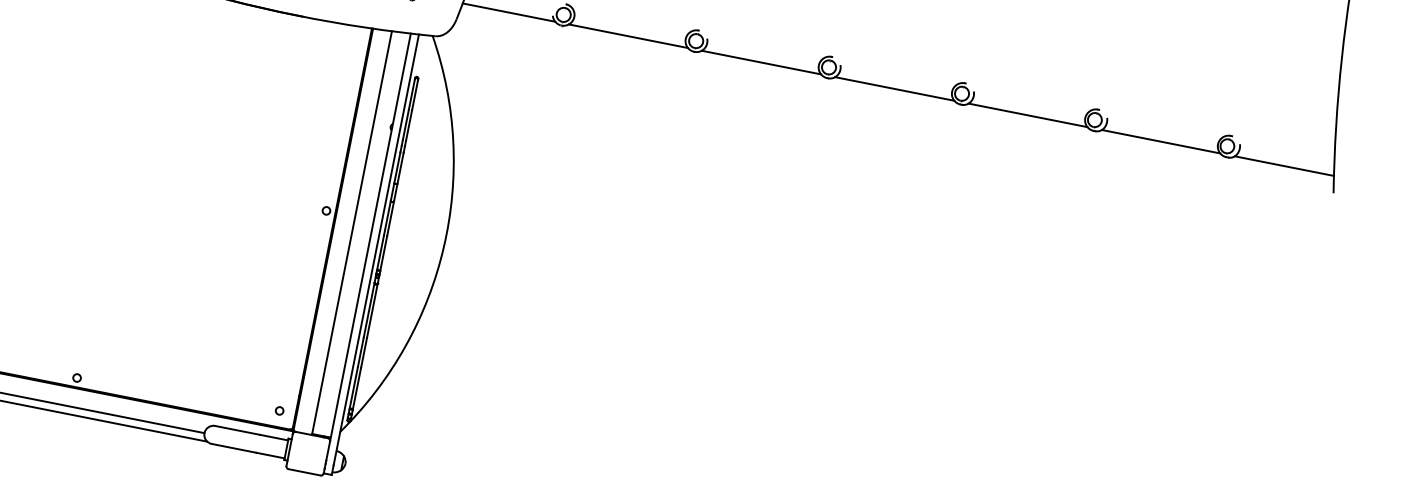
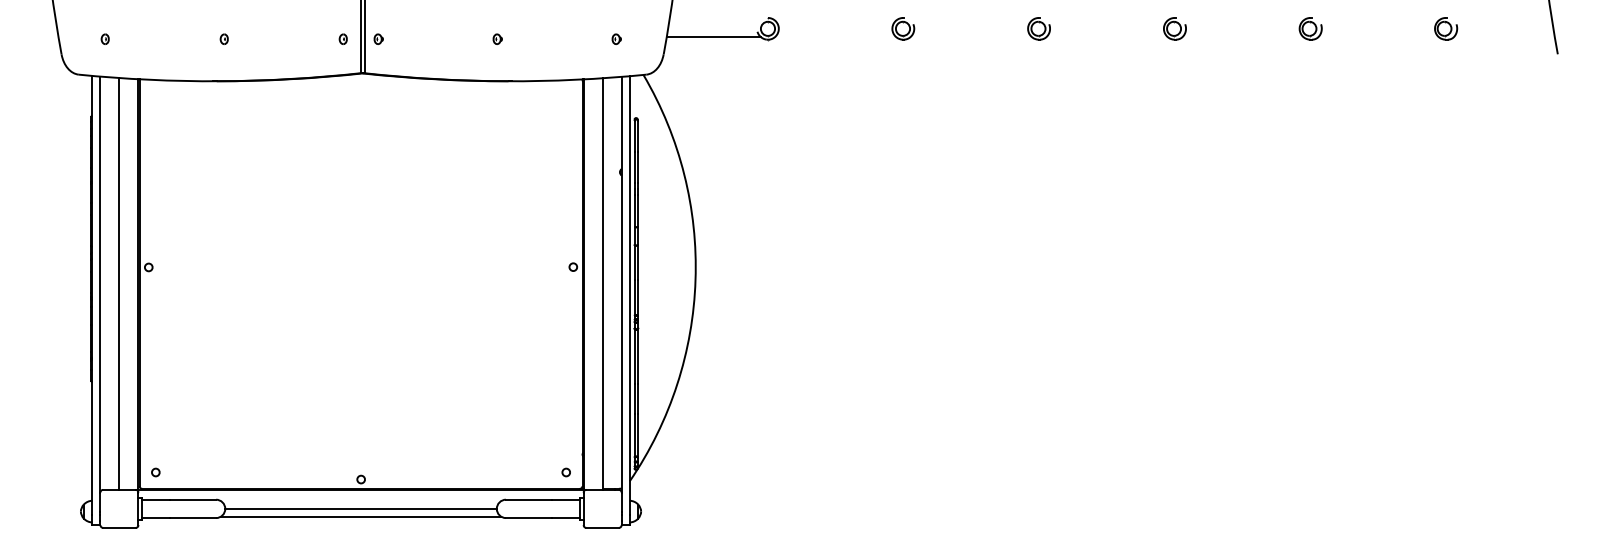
line: (628, 36) -> (835, 37), removed
line: (761, 62) -> (971, 37), removed
line: (894, 89) -> (1106, 37), removed
line: (1027, 115) -> (1242, 37), removed
line: (1160, 141) -> (1378, 37), removed
line: (1283, 166) -> (1503, 37), removed

